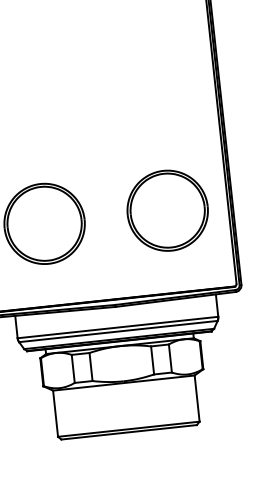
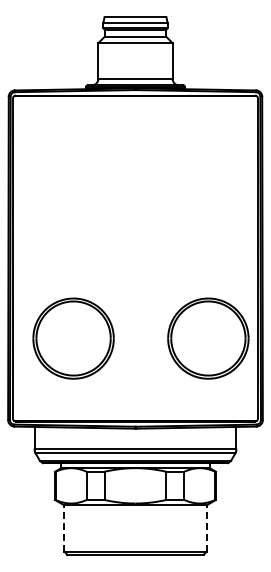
part: (167, 210) -> (208, 338), moved
line: (196, 398) -> (206, 528), solid -> dashed
line: (55, 413) -> (64, 528), solid -> dashed

